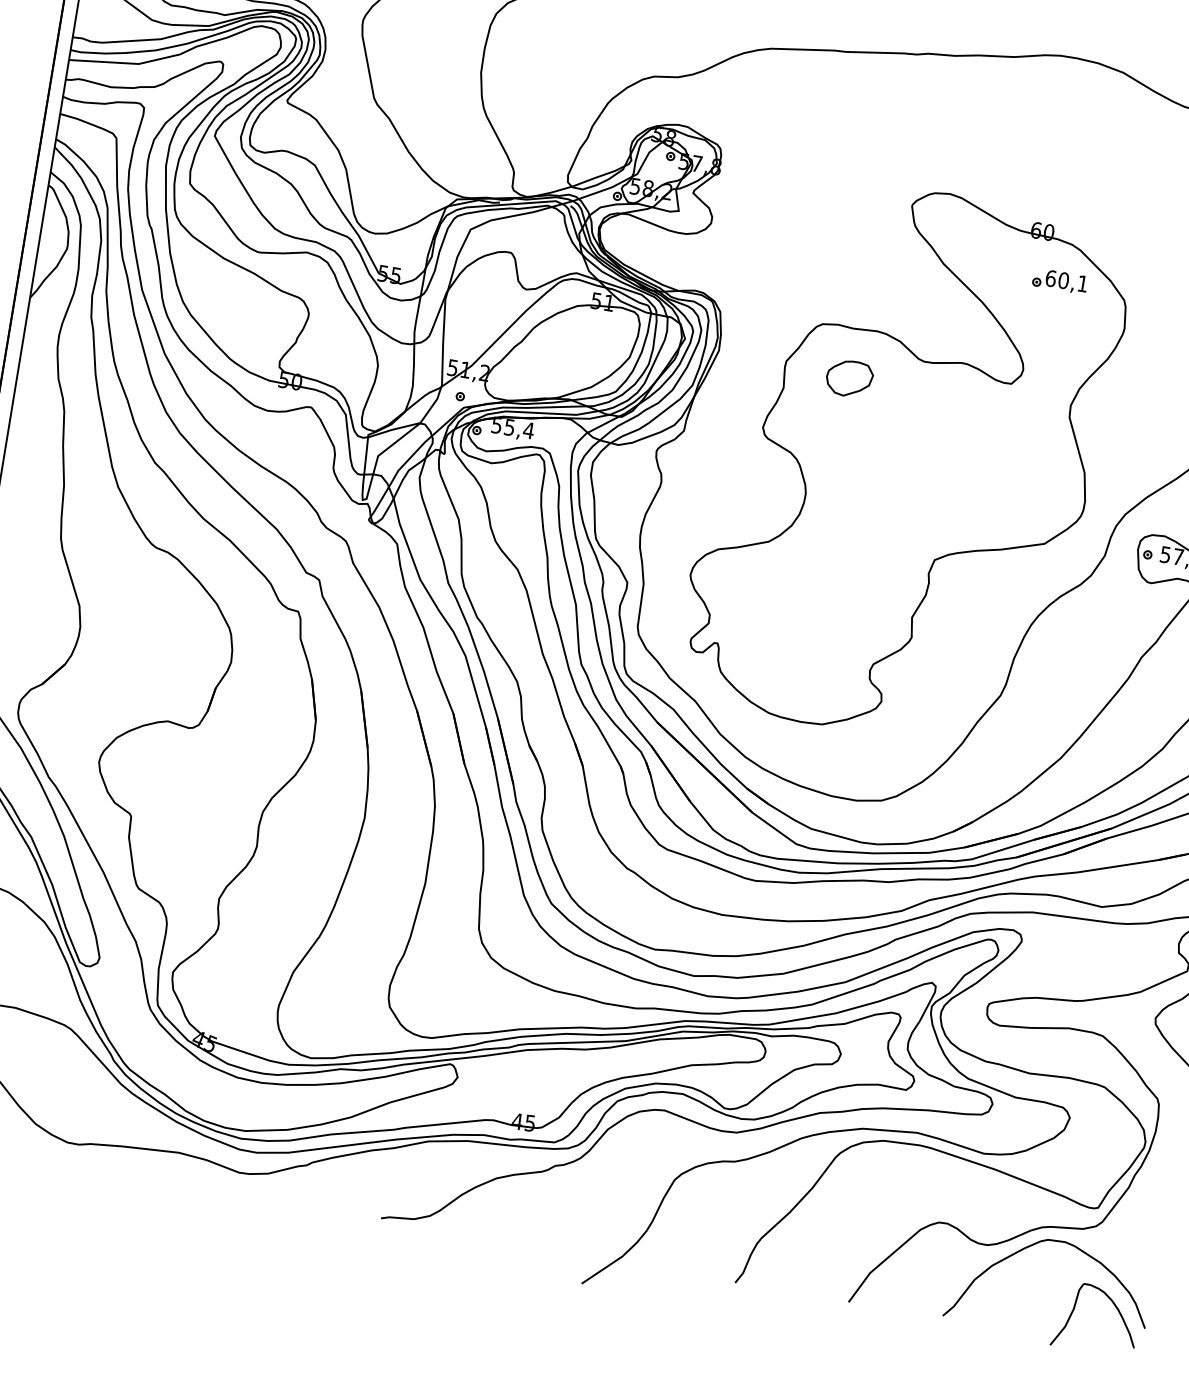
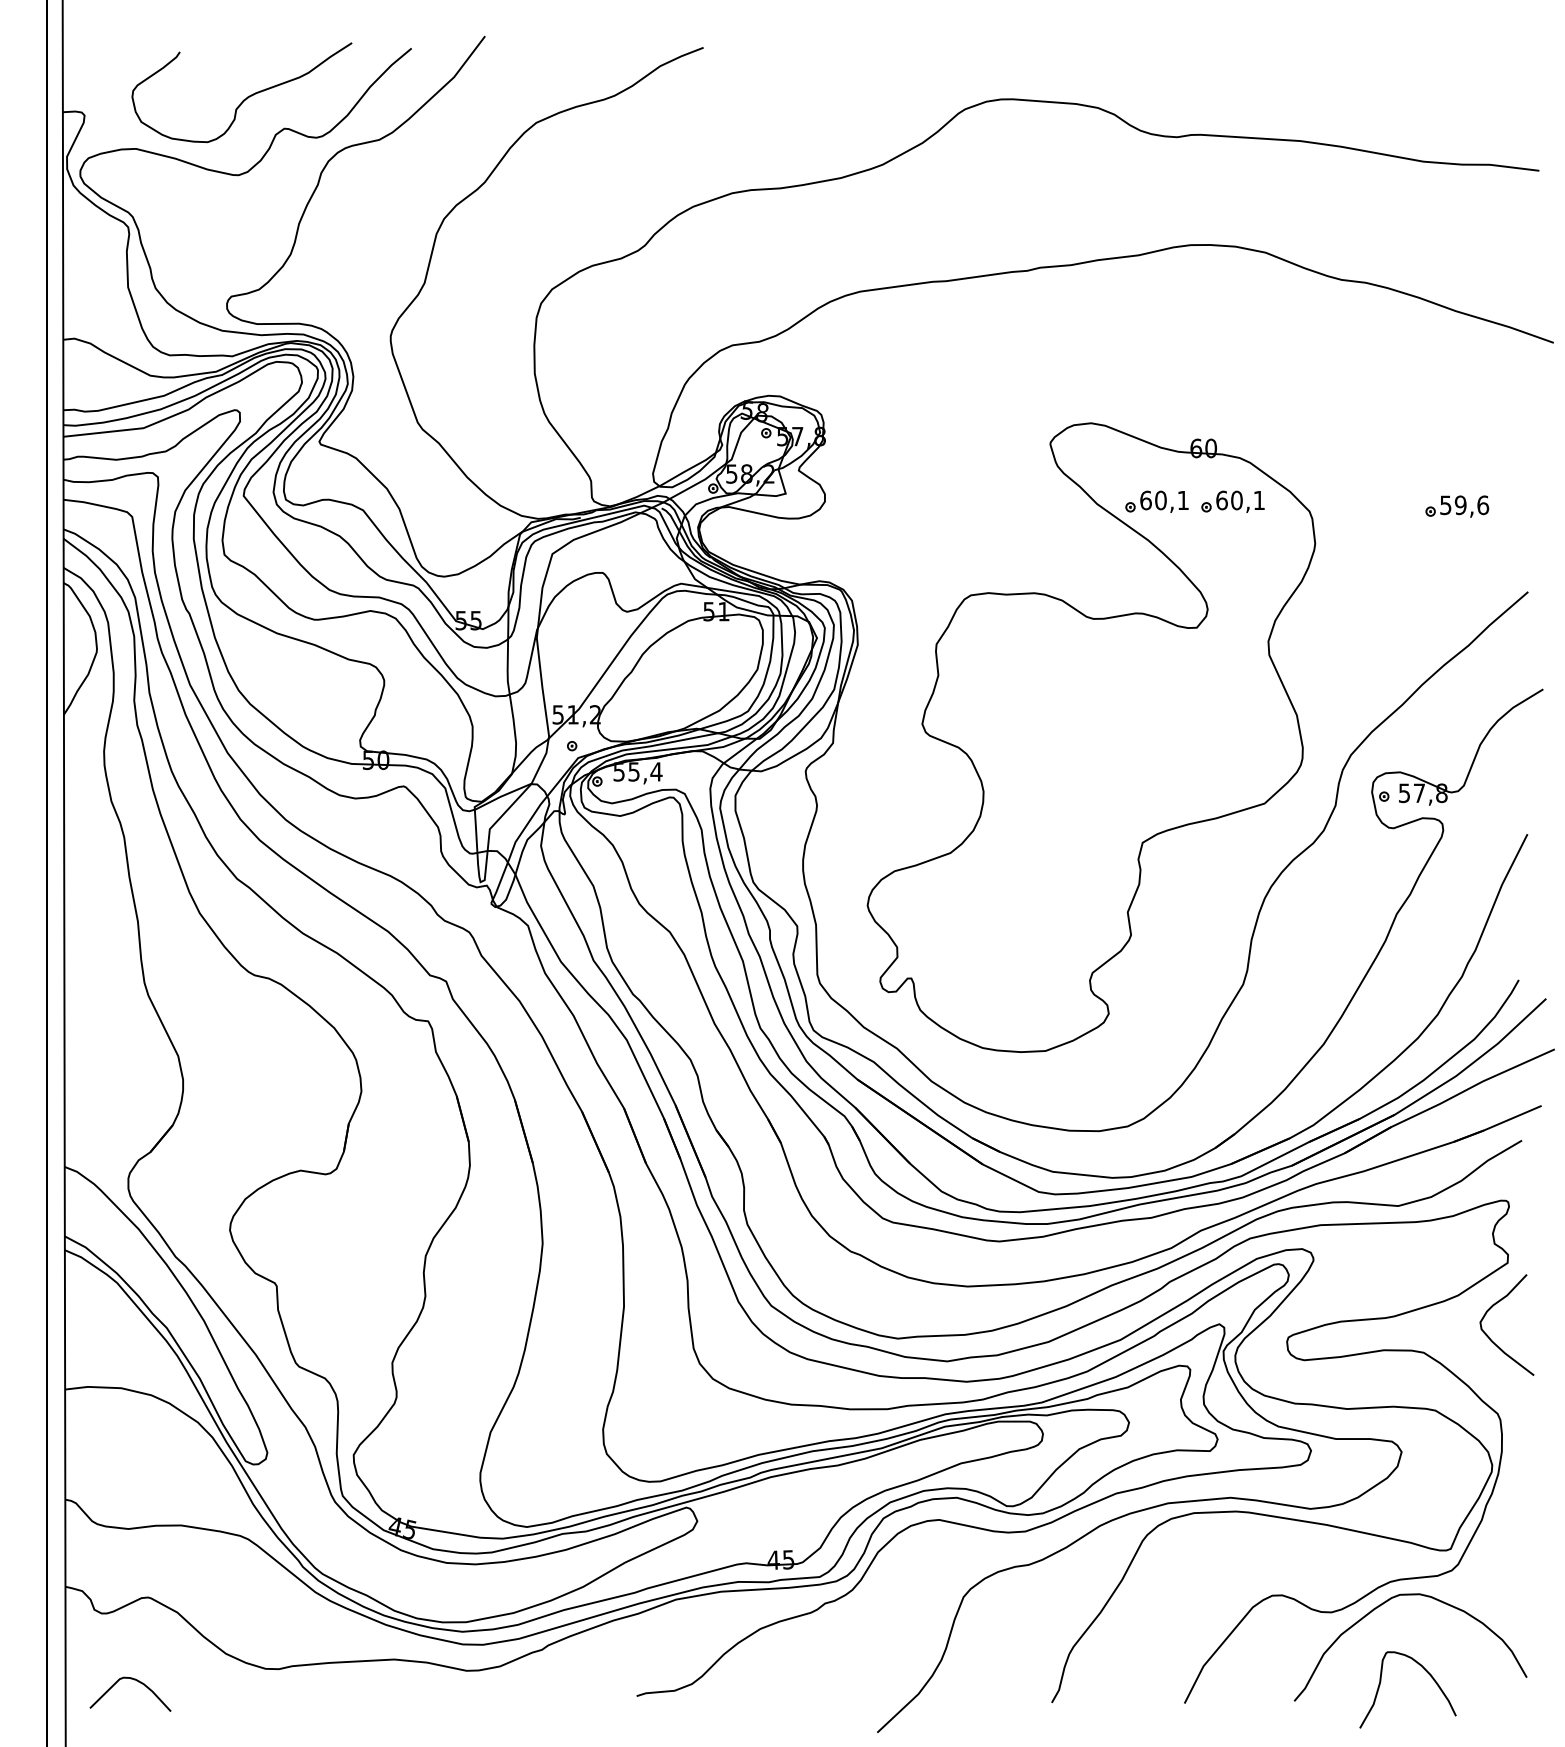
part: (994, 270) -> (1156, 501), added
part: (849, 378) -> (1011, 652), removed
curve: (1114, 1305) -> (1425, 1671), moved

